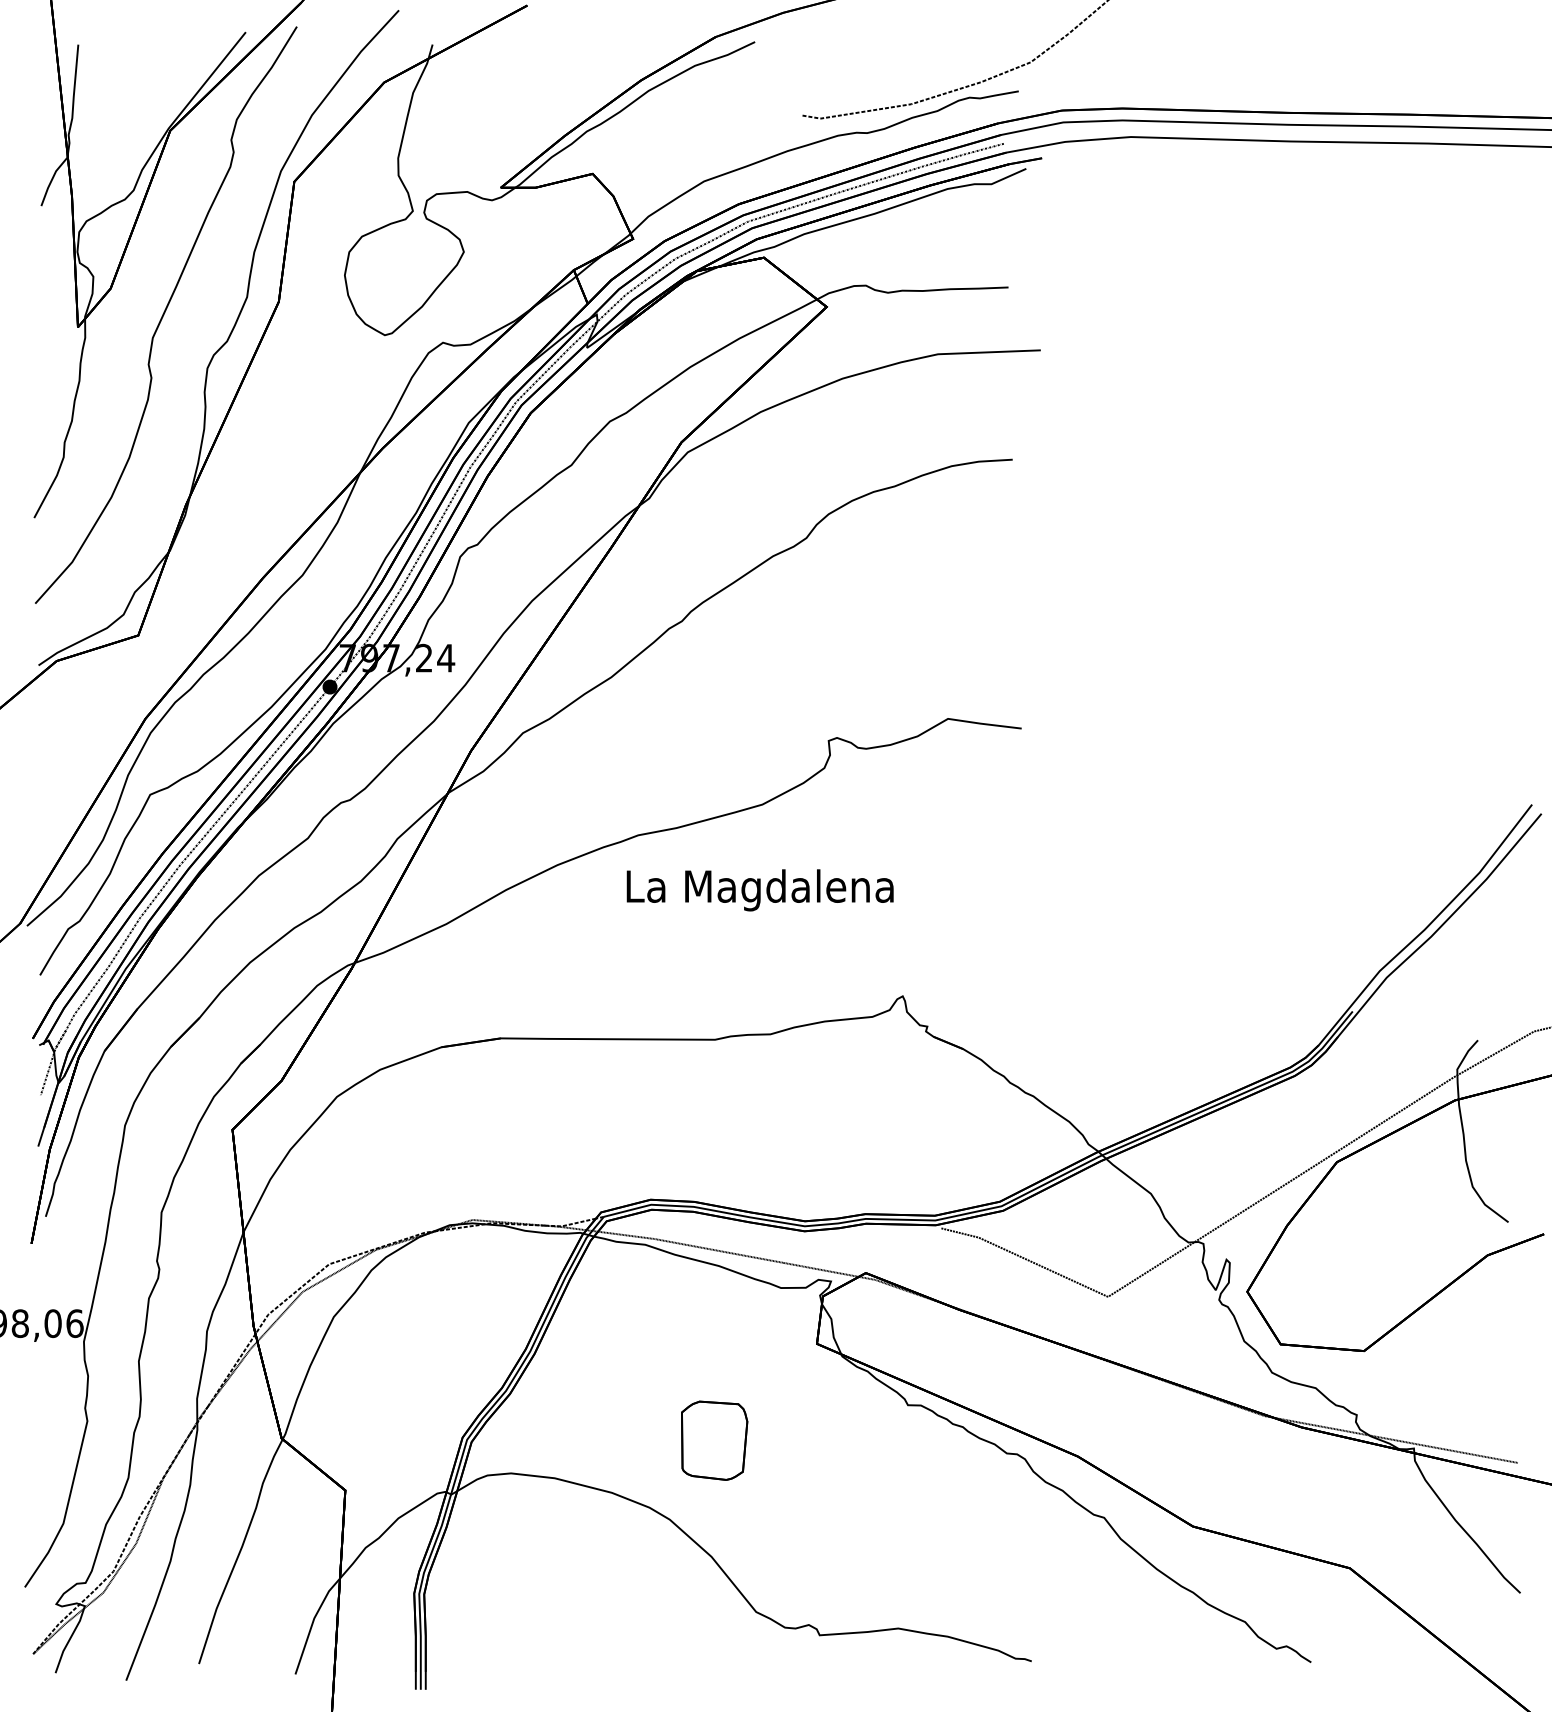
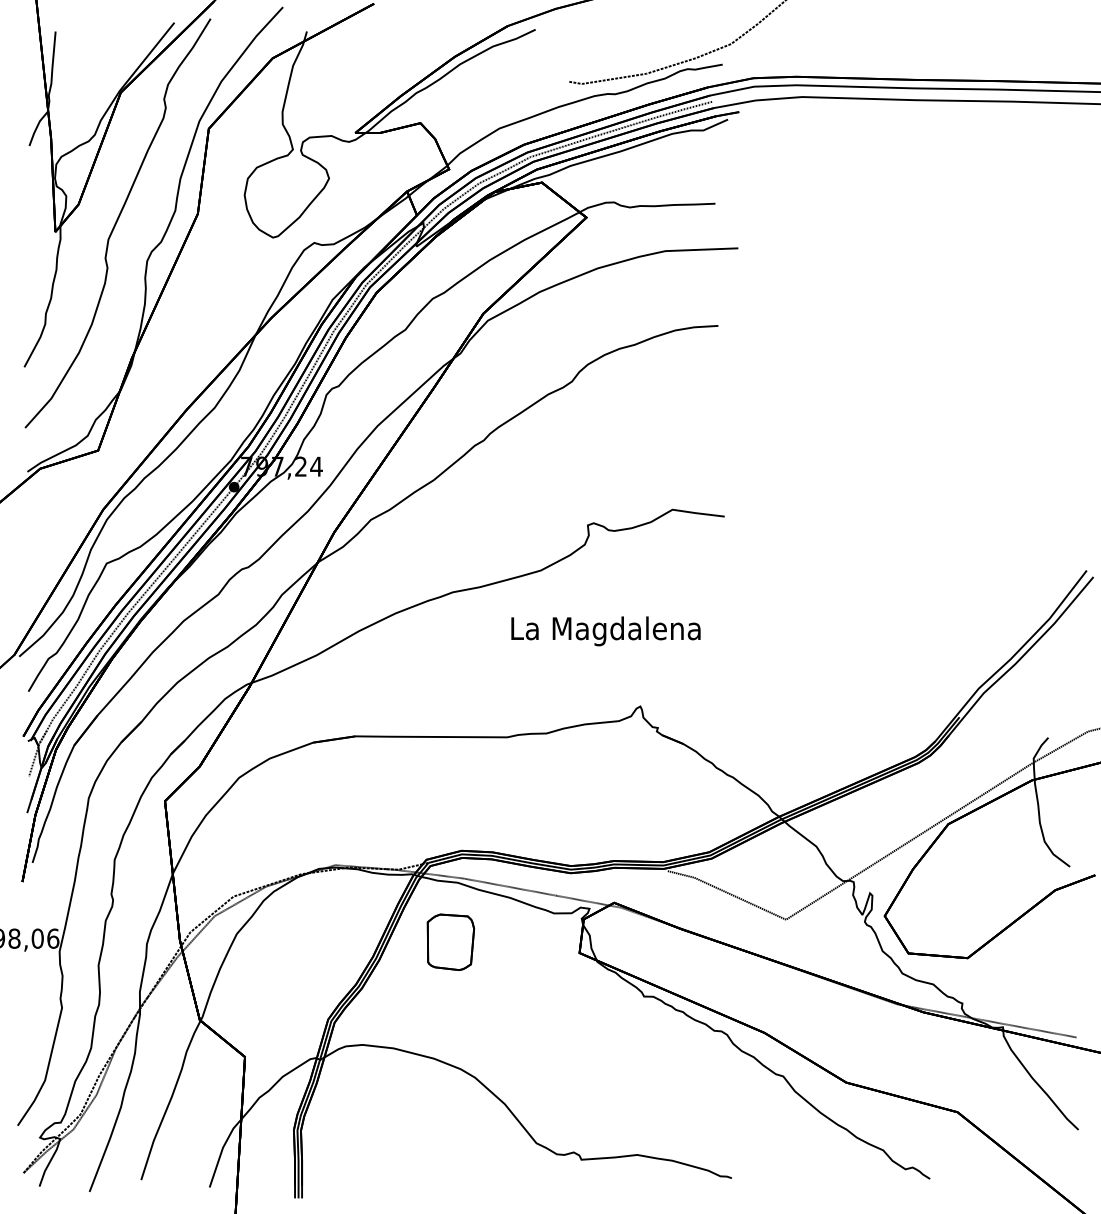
text: (759, 890) -> (605, 631), moved
part: (714, 1440) -> (450, 942), moved

